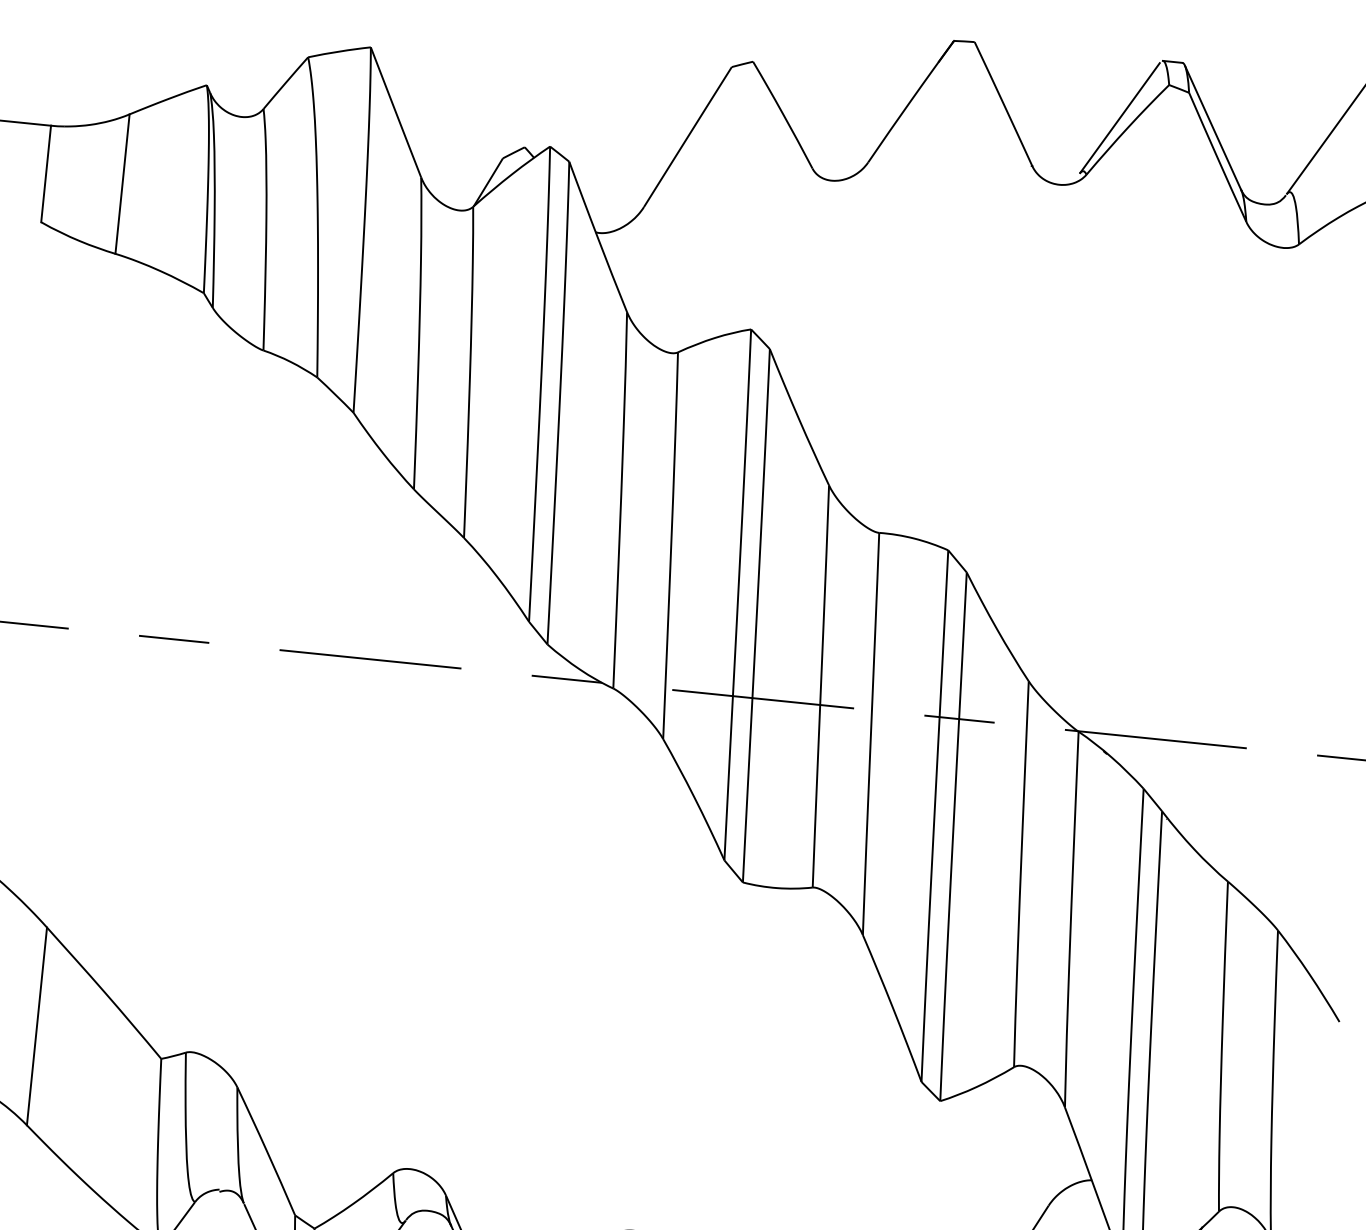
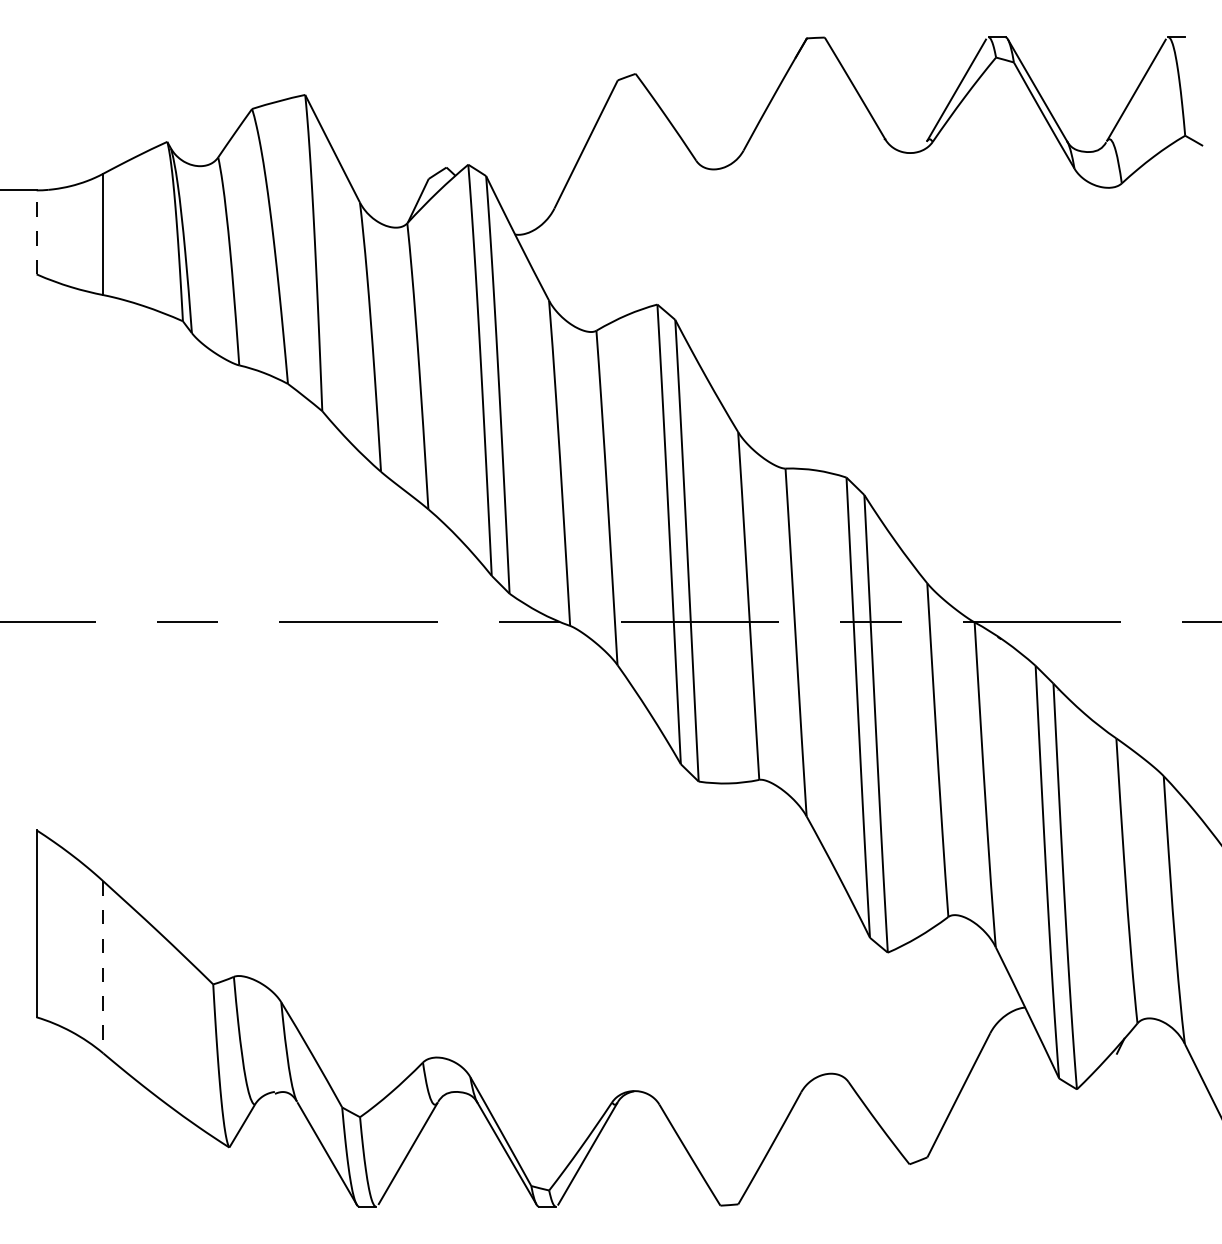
line: (45, 174) -> (36, 232), solid -> dashed
line: (37, 1026) -> (103, 967), solid -> dashed

